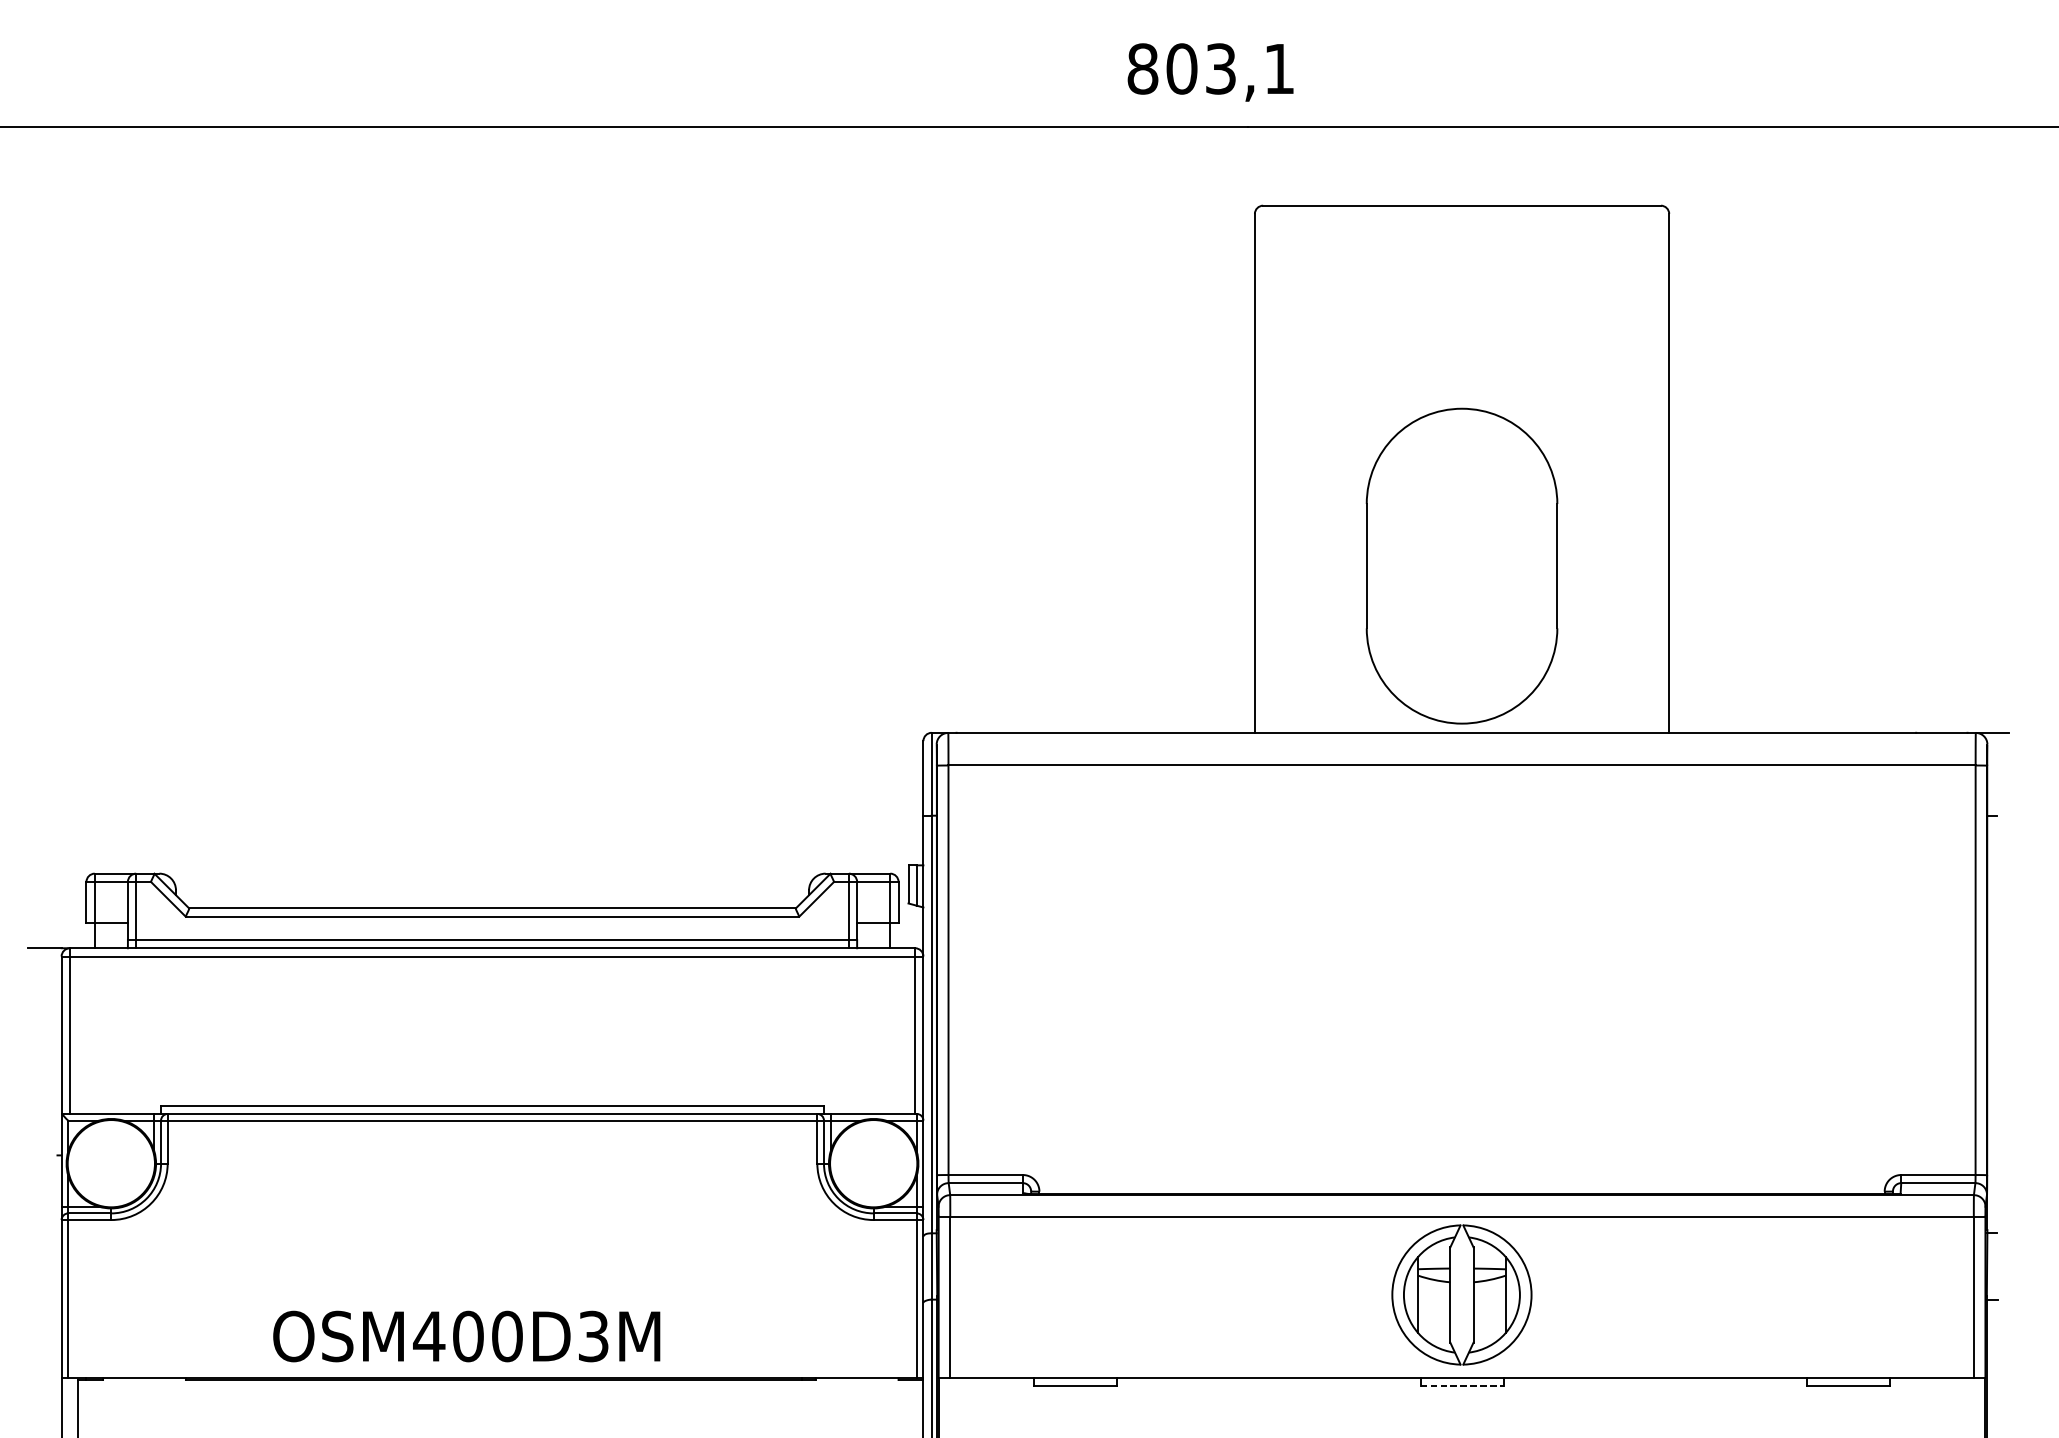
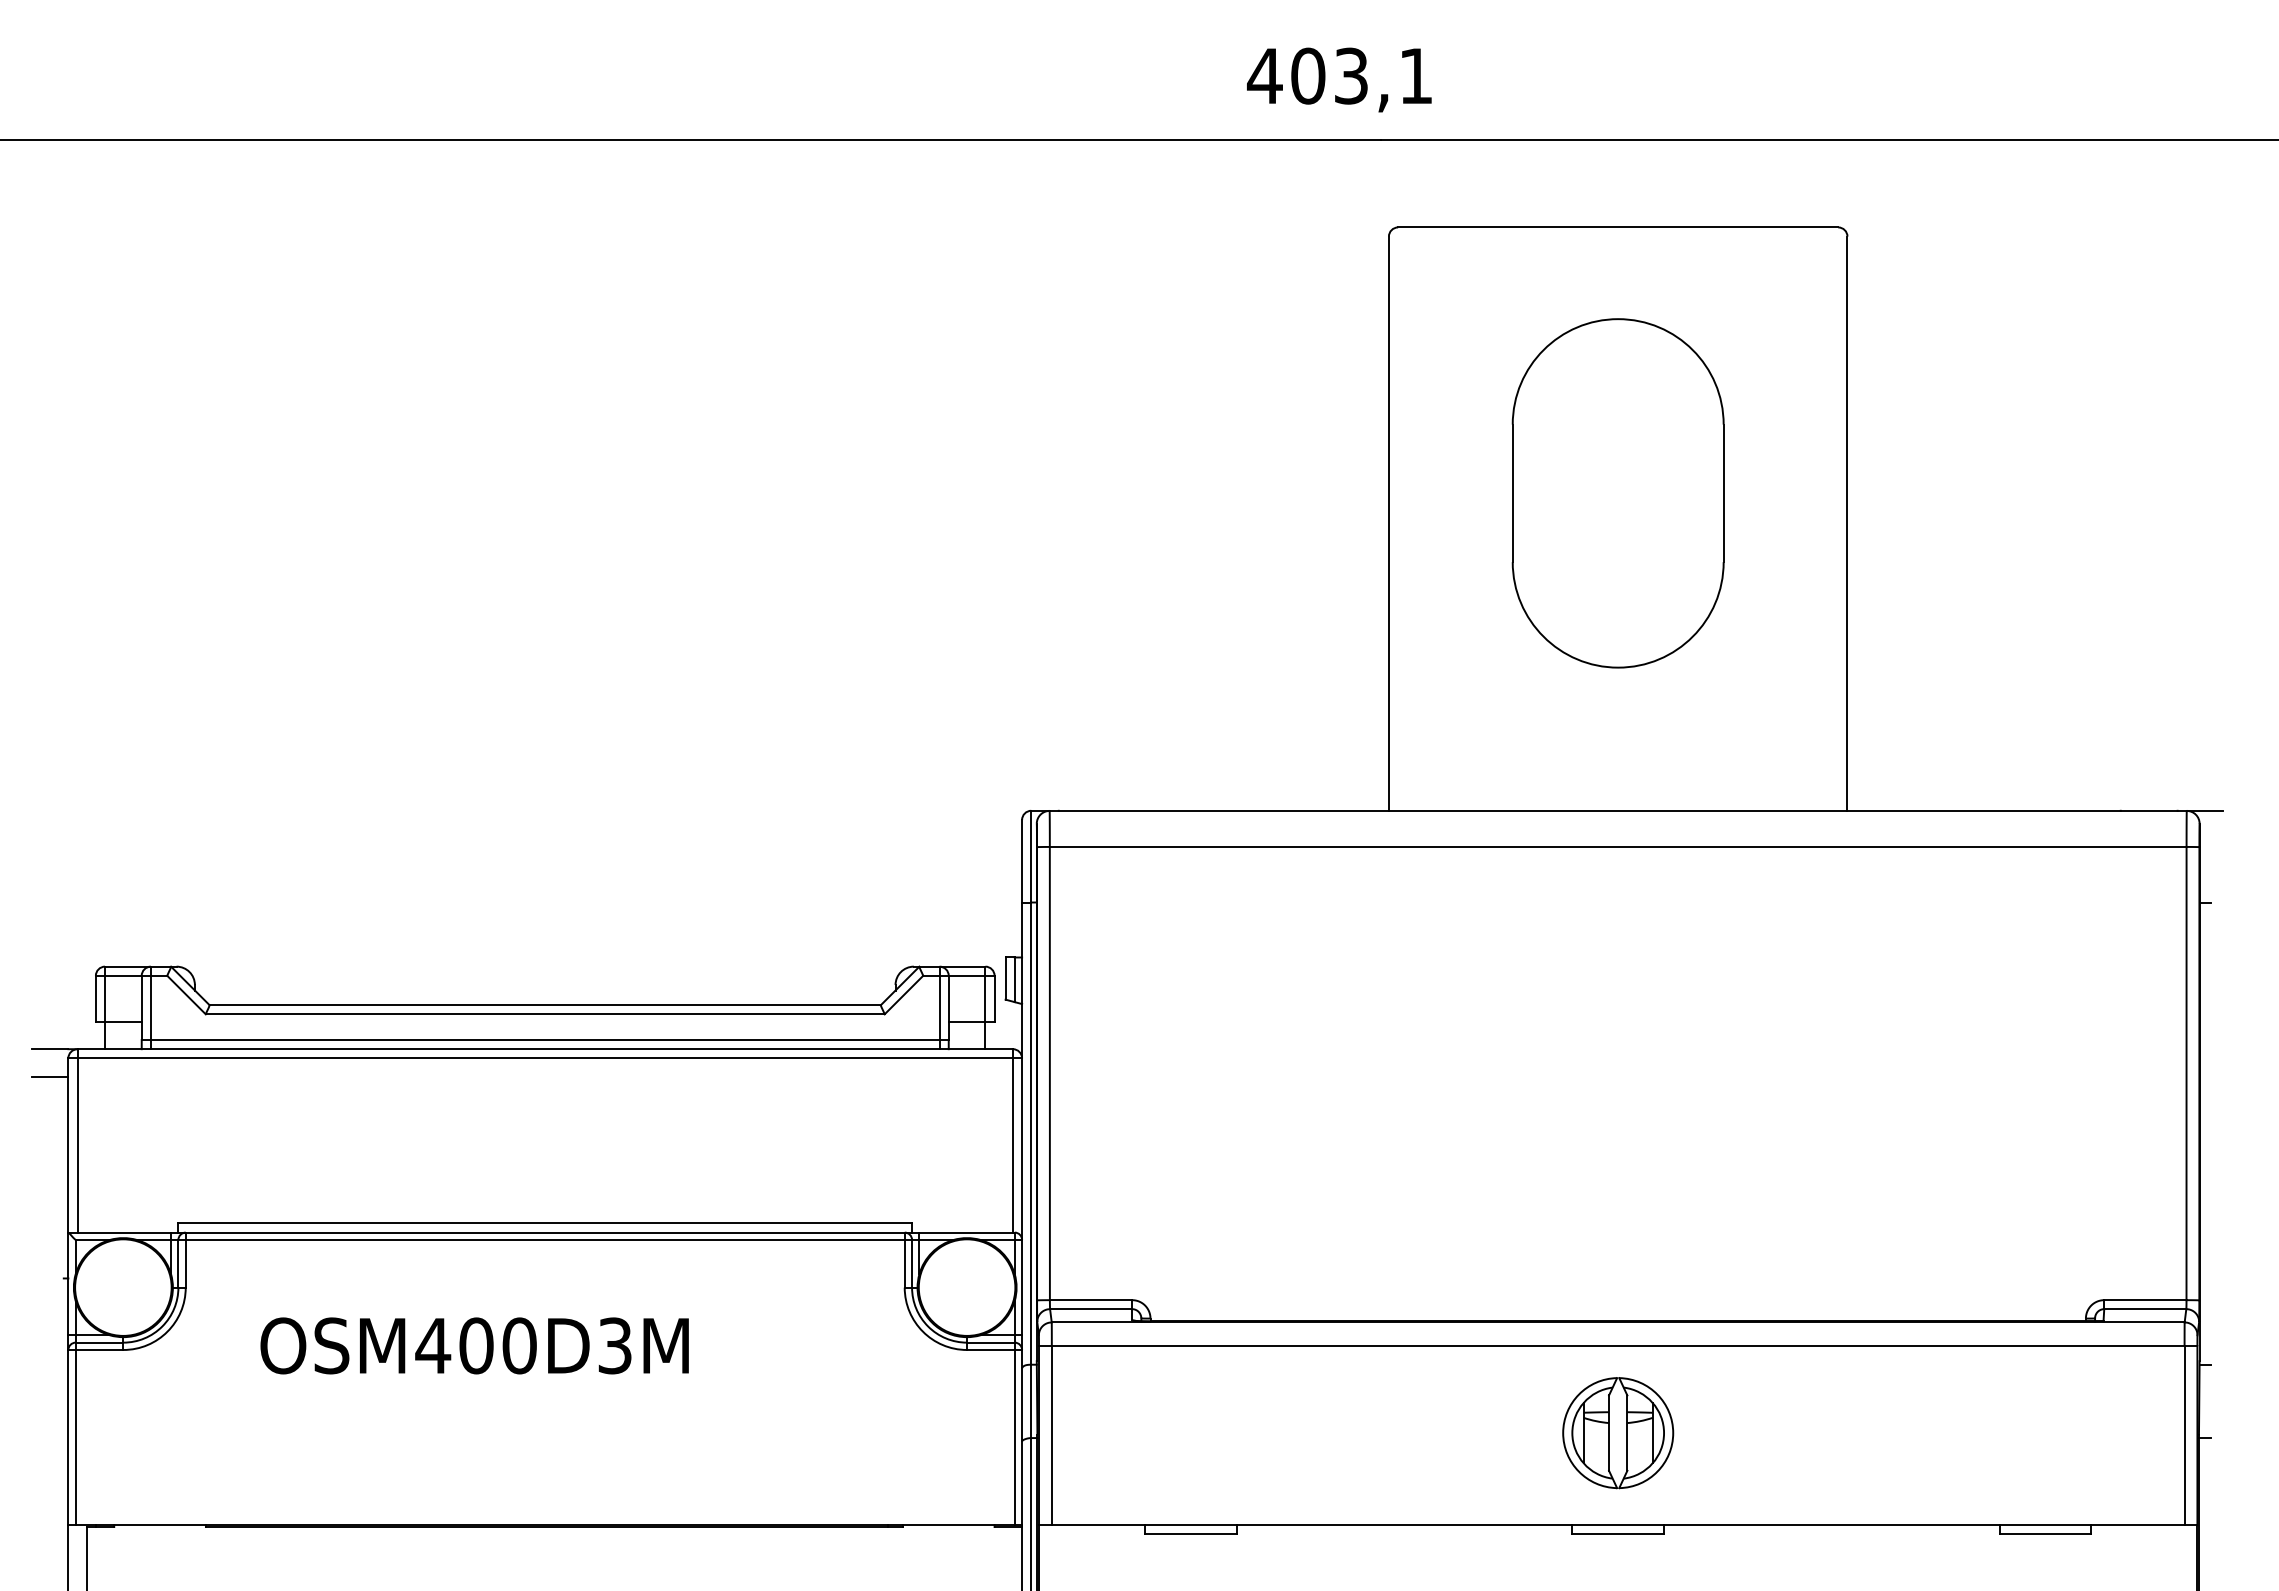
text: (1142, 68) -> (1264, 75), 803,1 -> 403,1
part: (1461, 566) -> (1617, 493), moved
line: (44, 972) -> (49, 1076), added
part: (1462, 1295) -> (1618, 1433), size x0.71
text: (466, 1336) -> (474, 1345), moved
line: (1462, 1386) -> (1618, 1534), dashed -> solid

